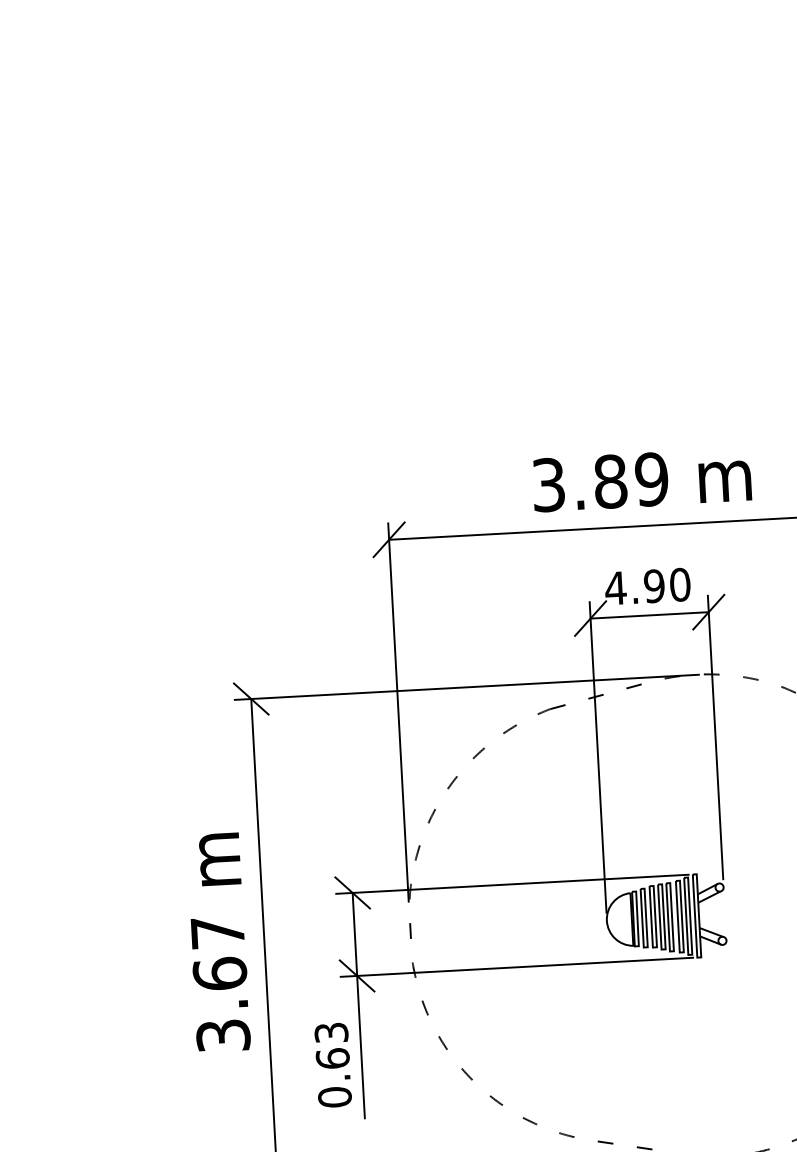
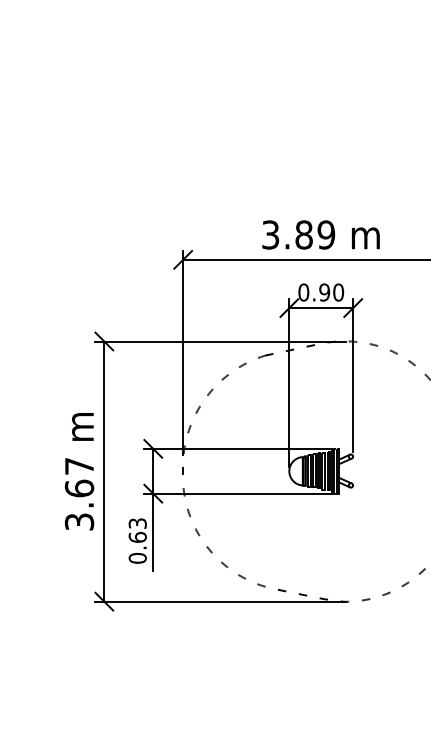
text: (615, 588) -> (303, 292), 4.90 -> 0.90

